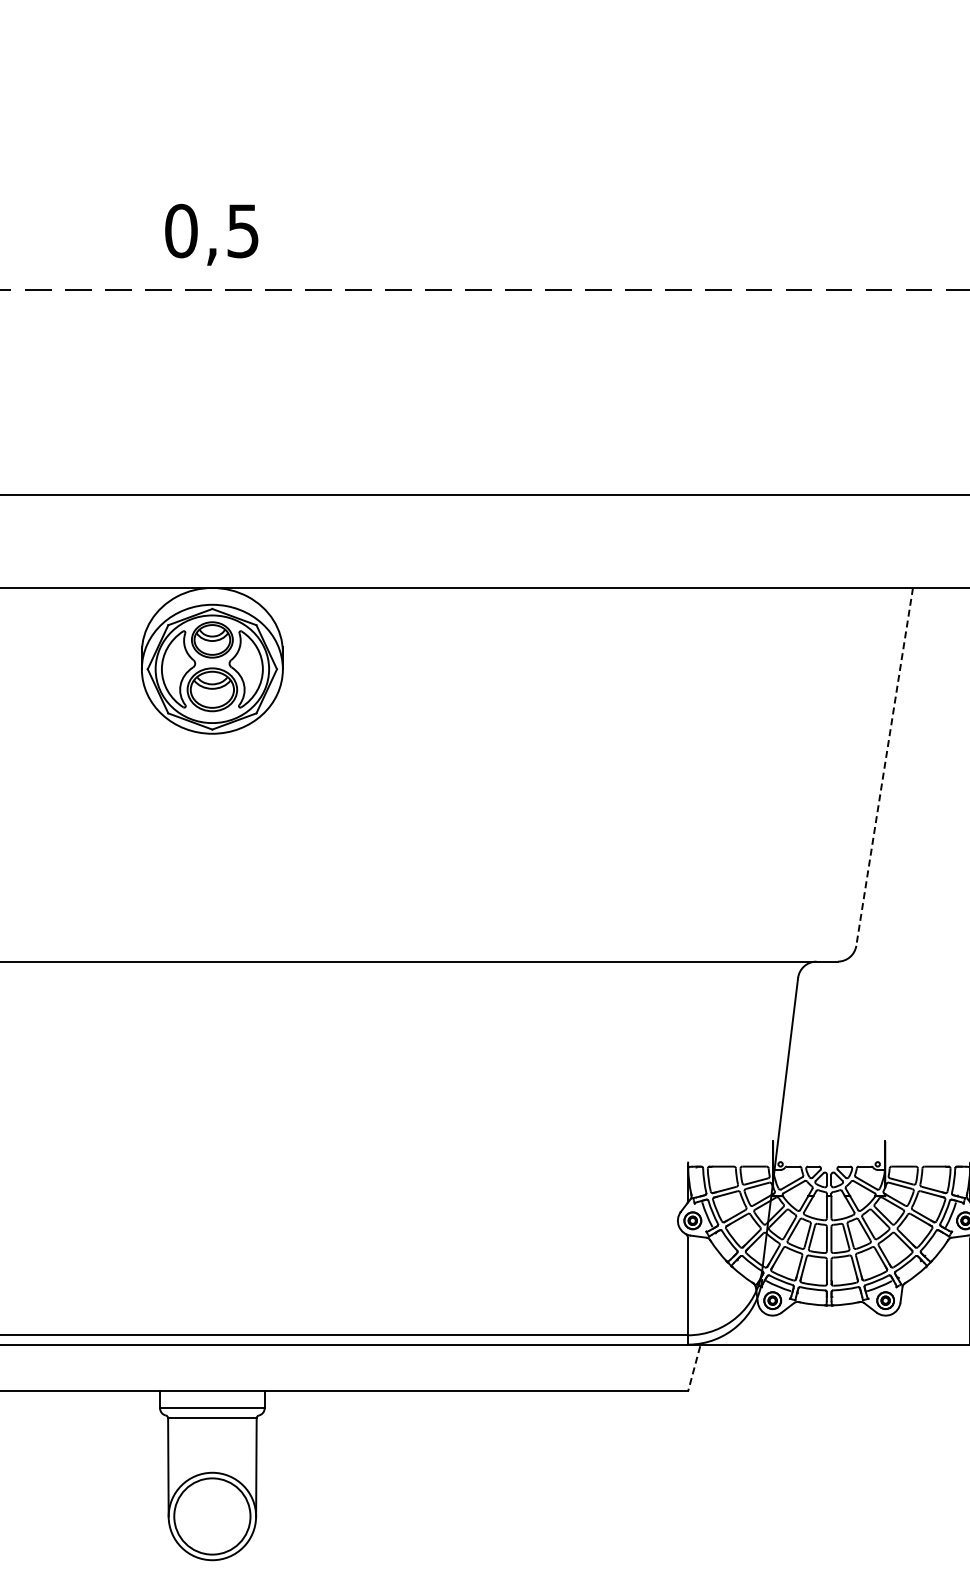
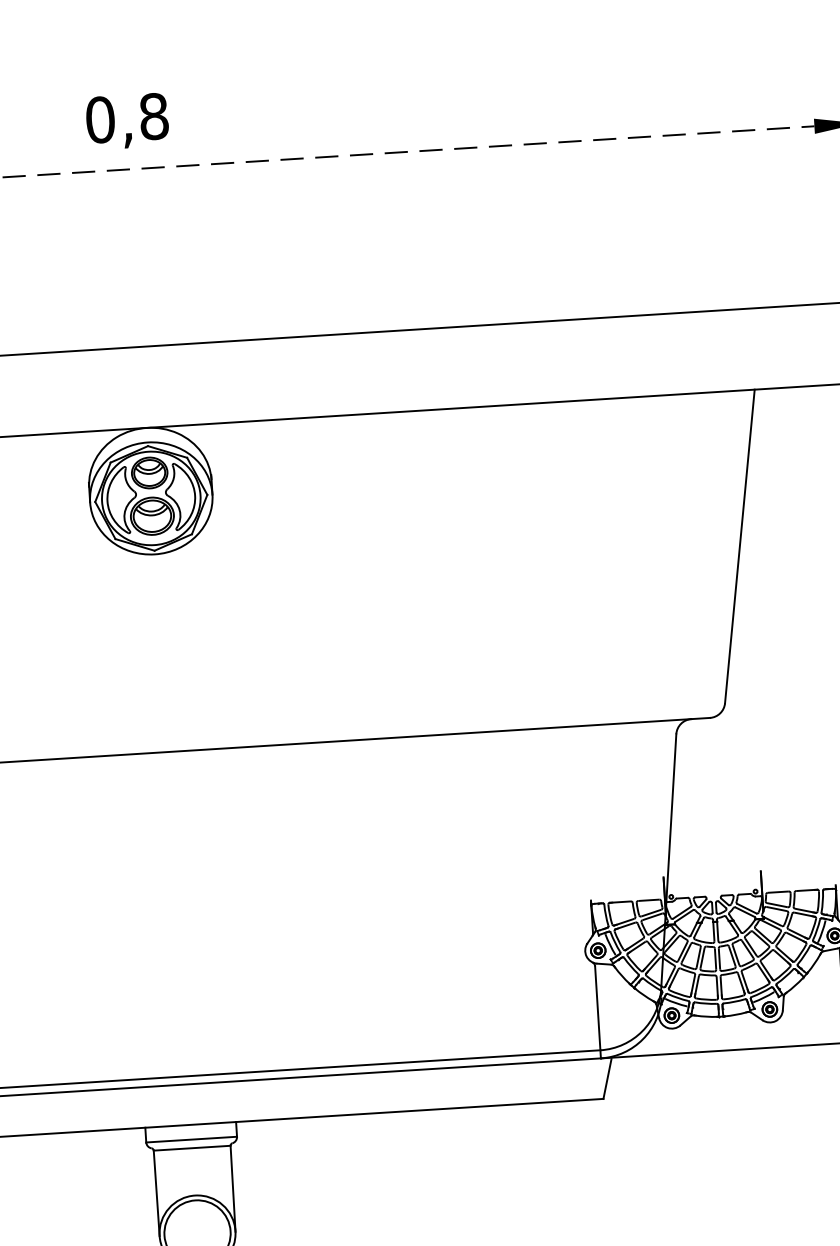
text: (243, 230) -> (154, 116), 0,5 -> 0,8
line: (884, 767) -> (739, 546), dashed -> solid
line: (694, 1369) -> (607, 1079), dashed -> solid

